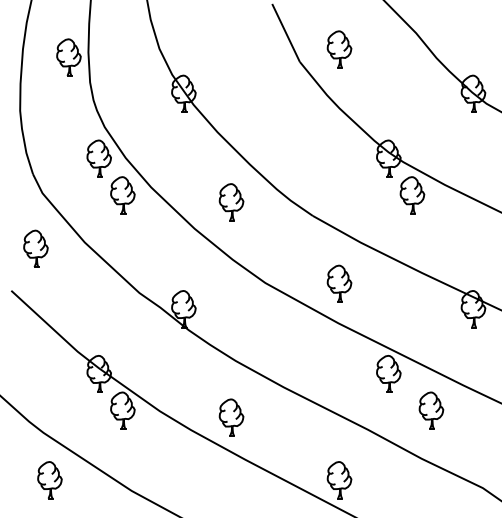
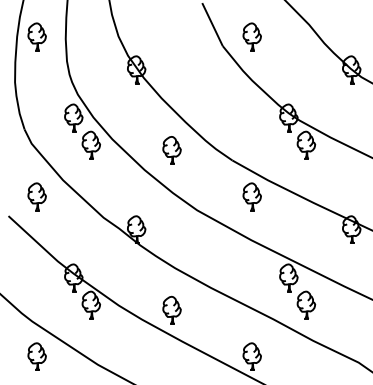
part: (68, 57) -> (36, 36), moved
part: (35, 248) -> (36, 196), moved
part: (339, 283) -> (252, 196), moved
part: (431, 410) -> (306, 305), moved

